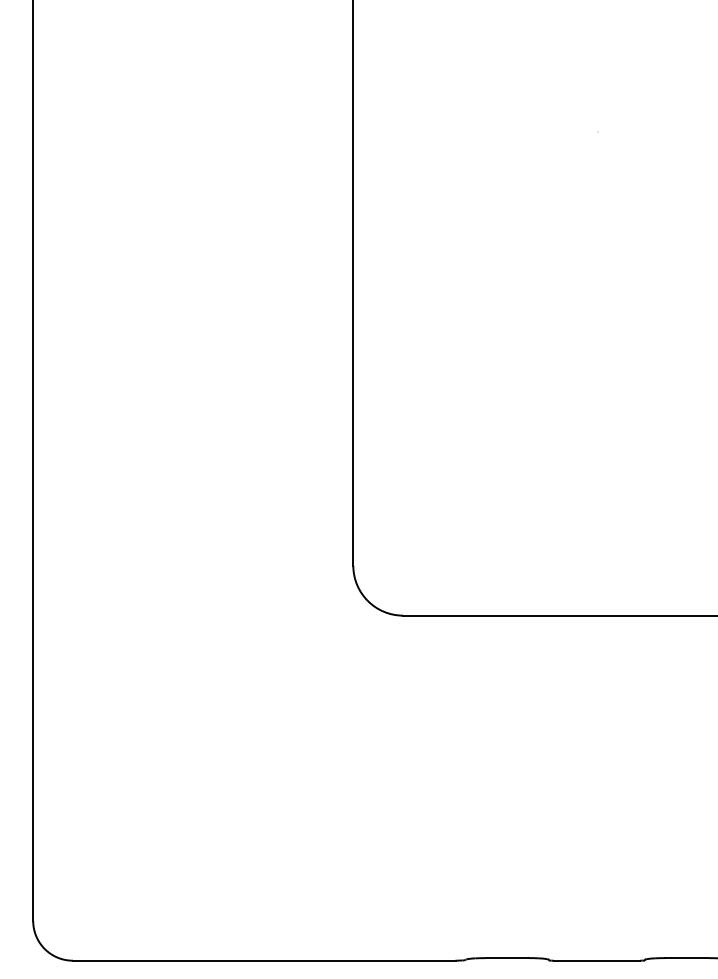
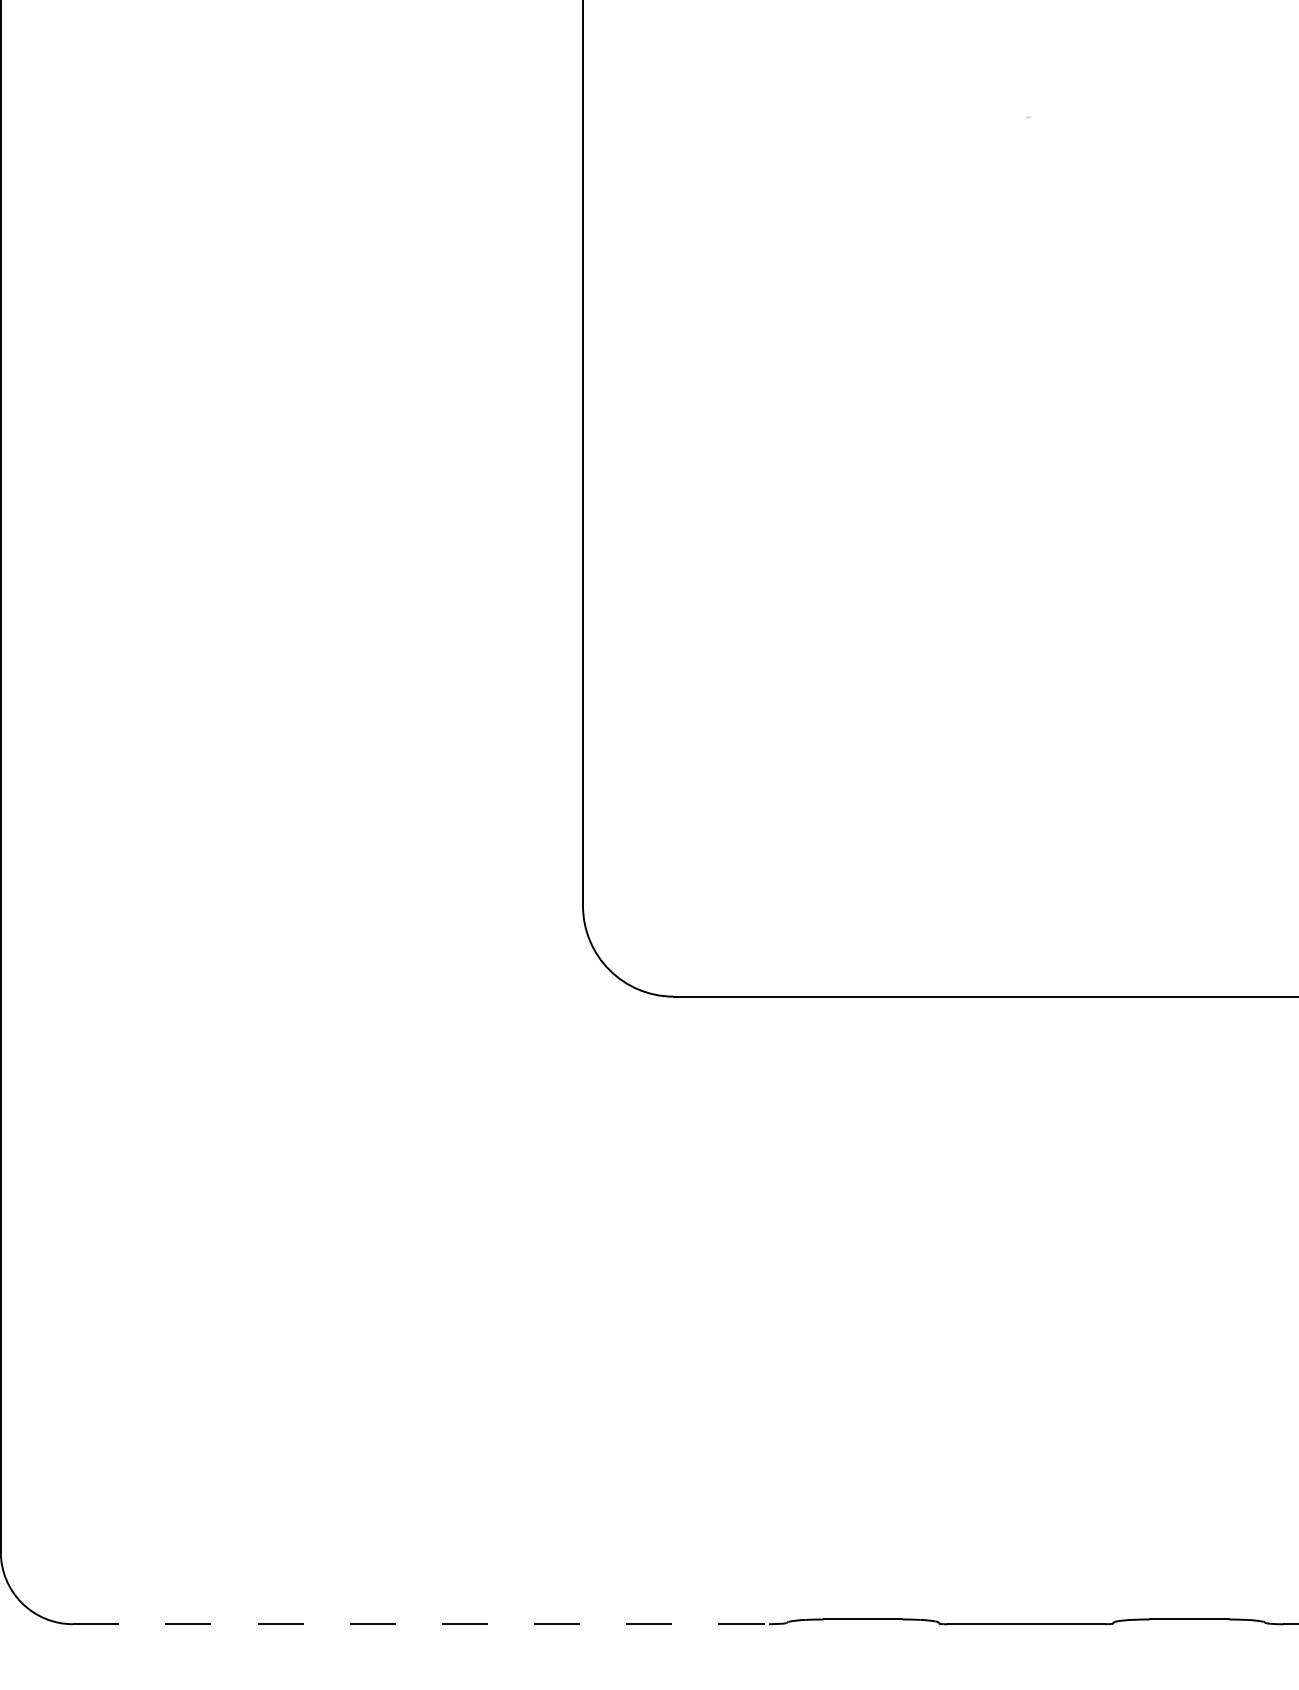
line: (264, 960) -> (421, 1623), solid -> dashed

